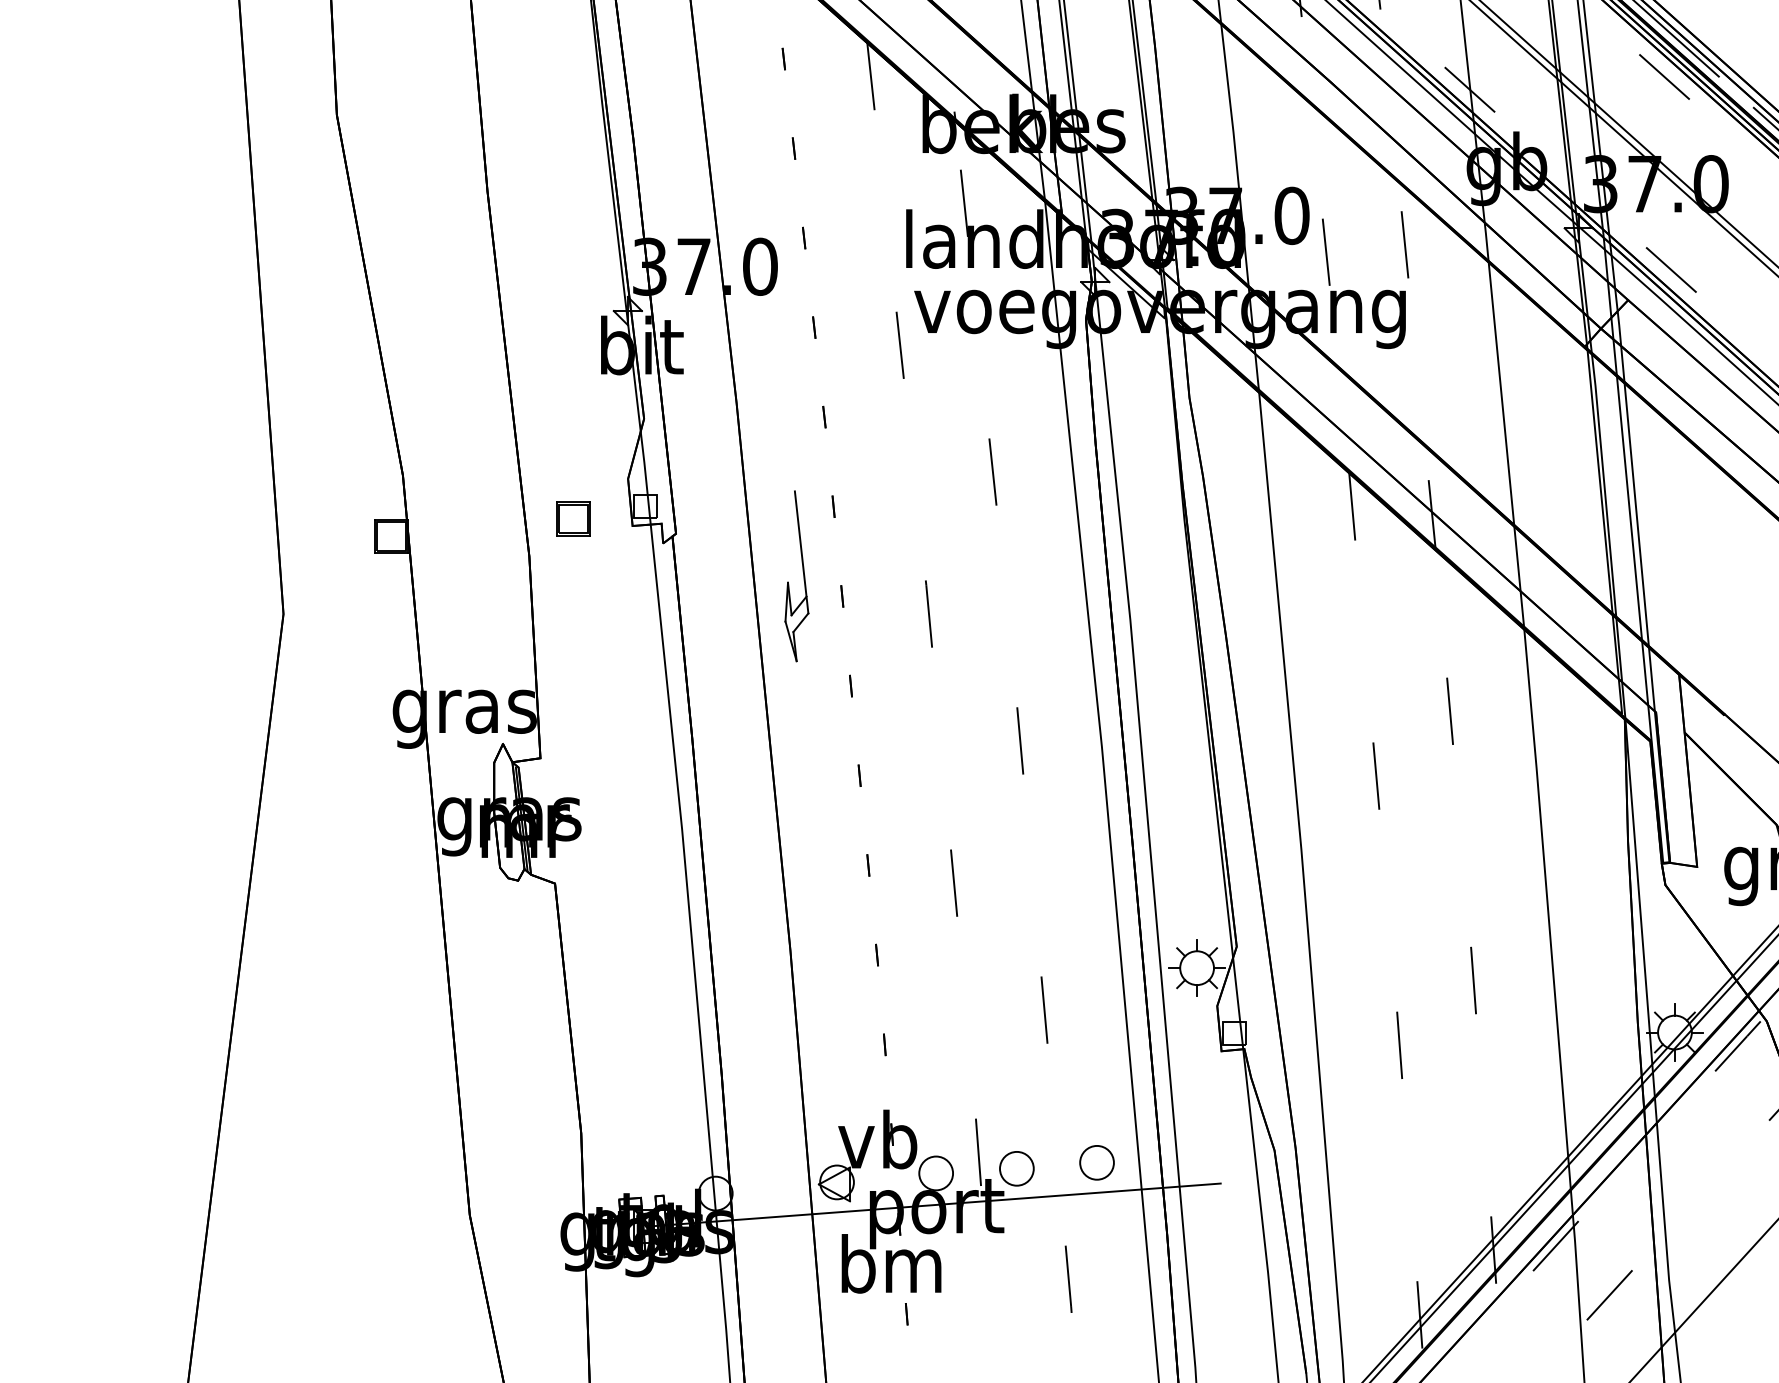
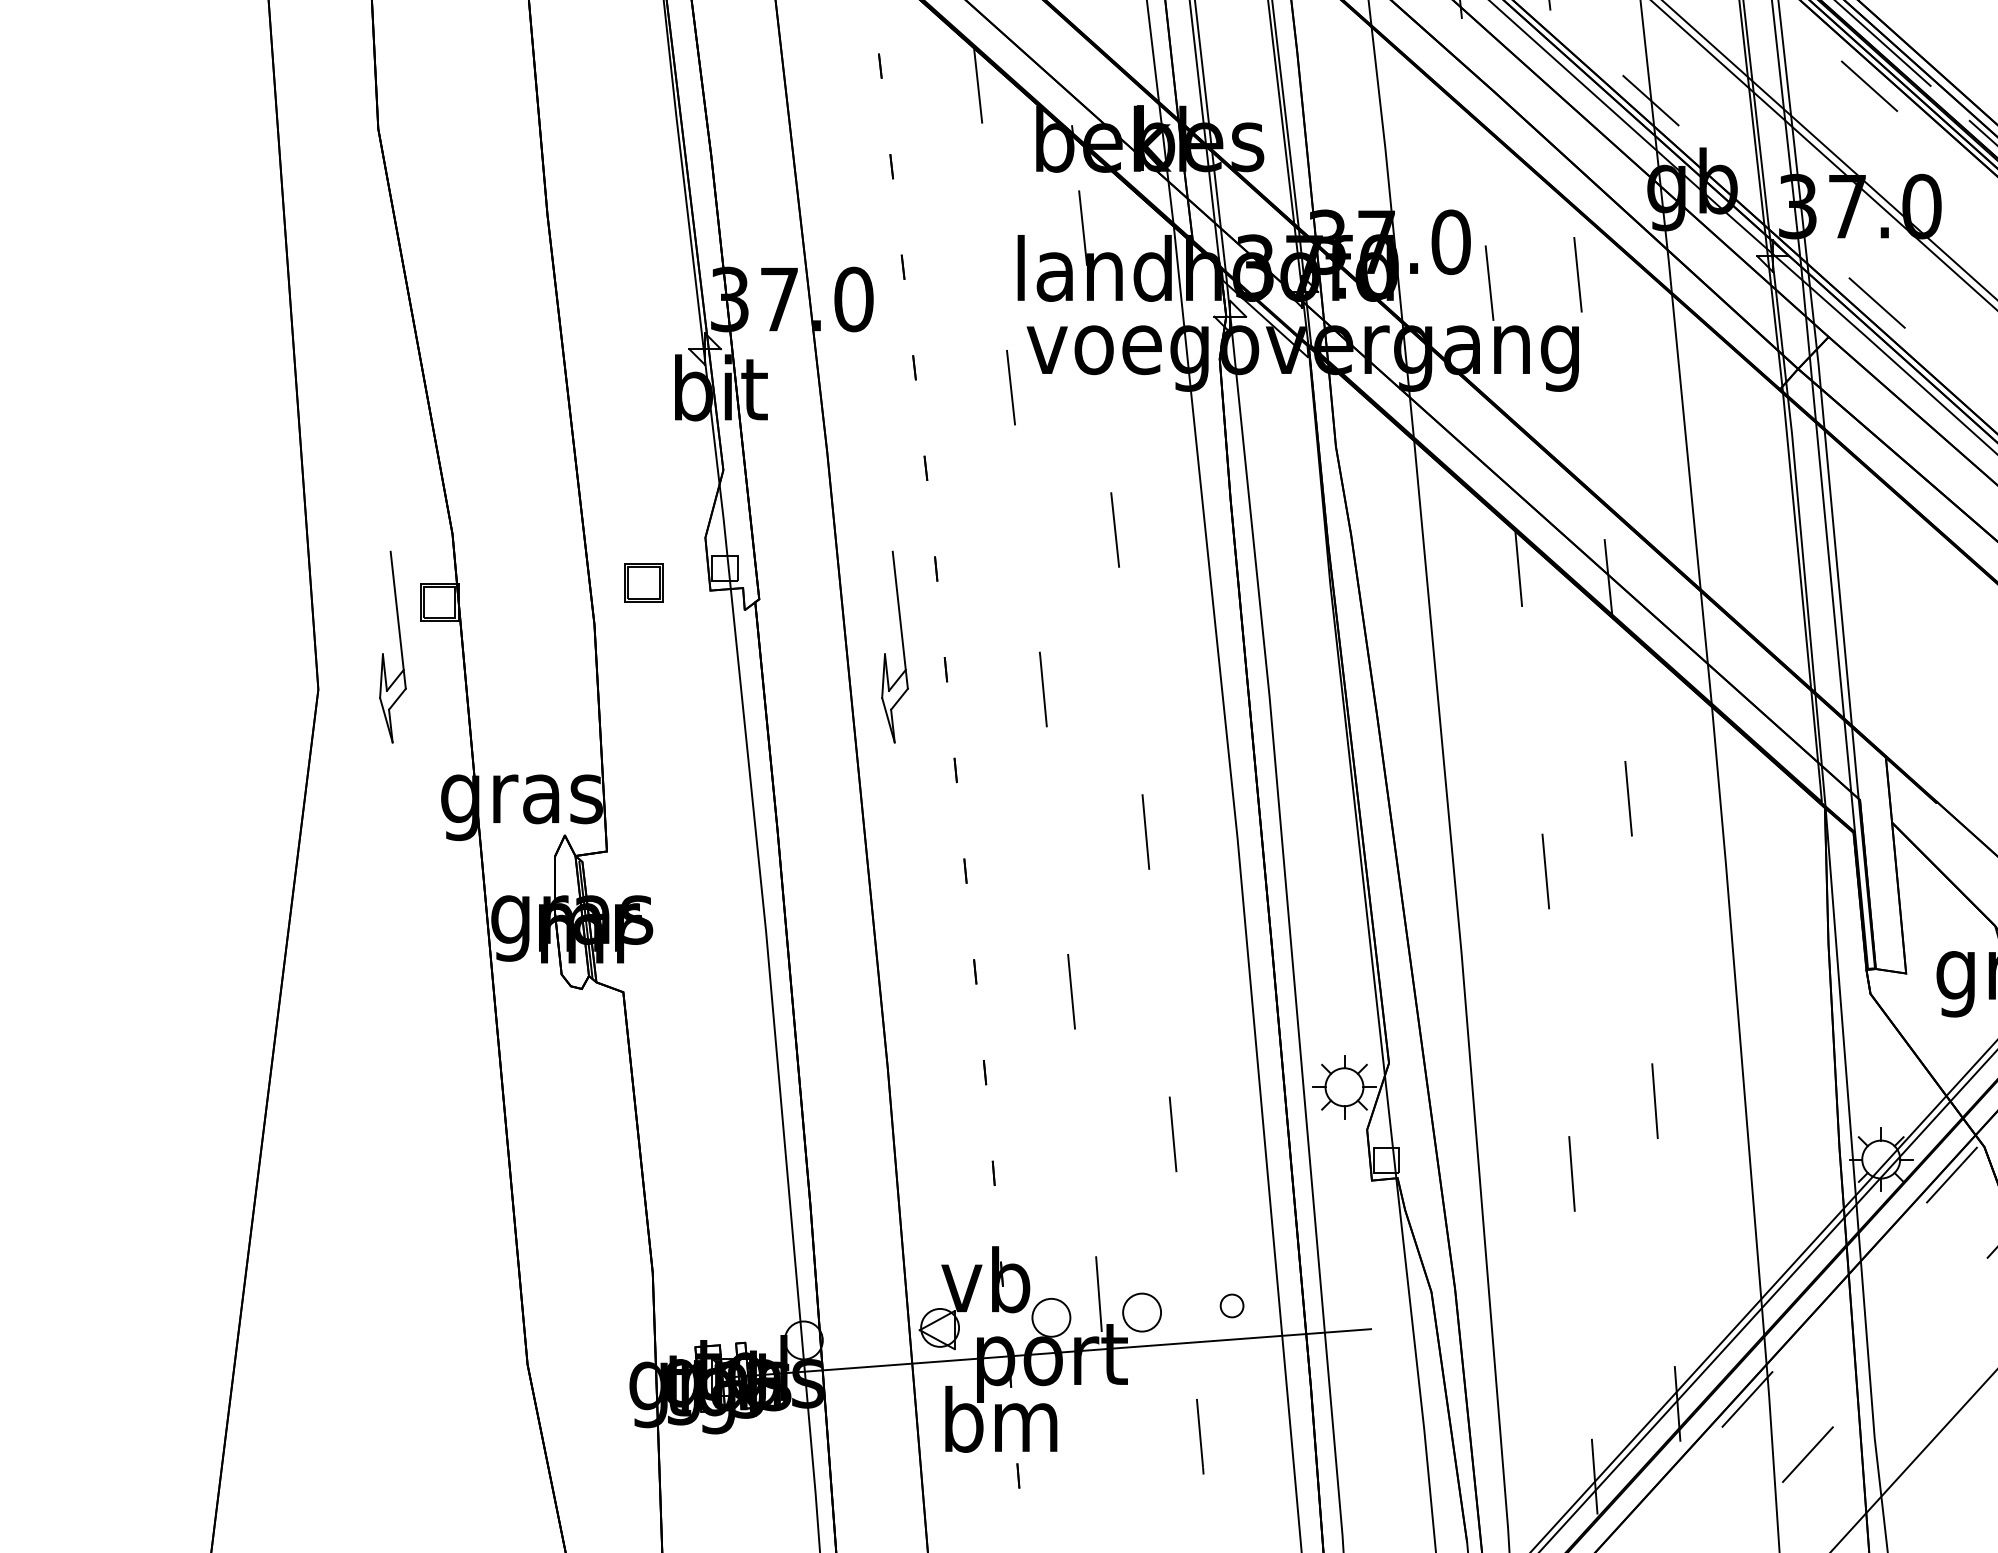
part: (356, 576) -> (400, 647), added
part: (1096, 1162) -> (1231, 1305), size x0.6

